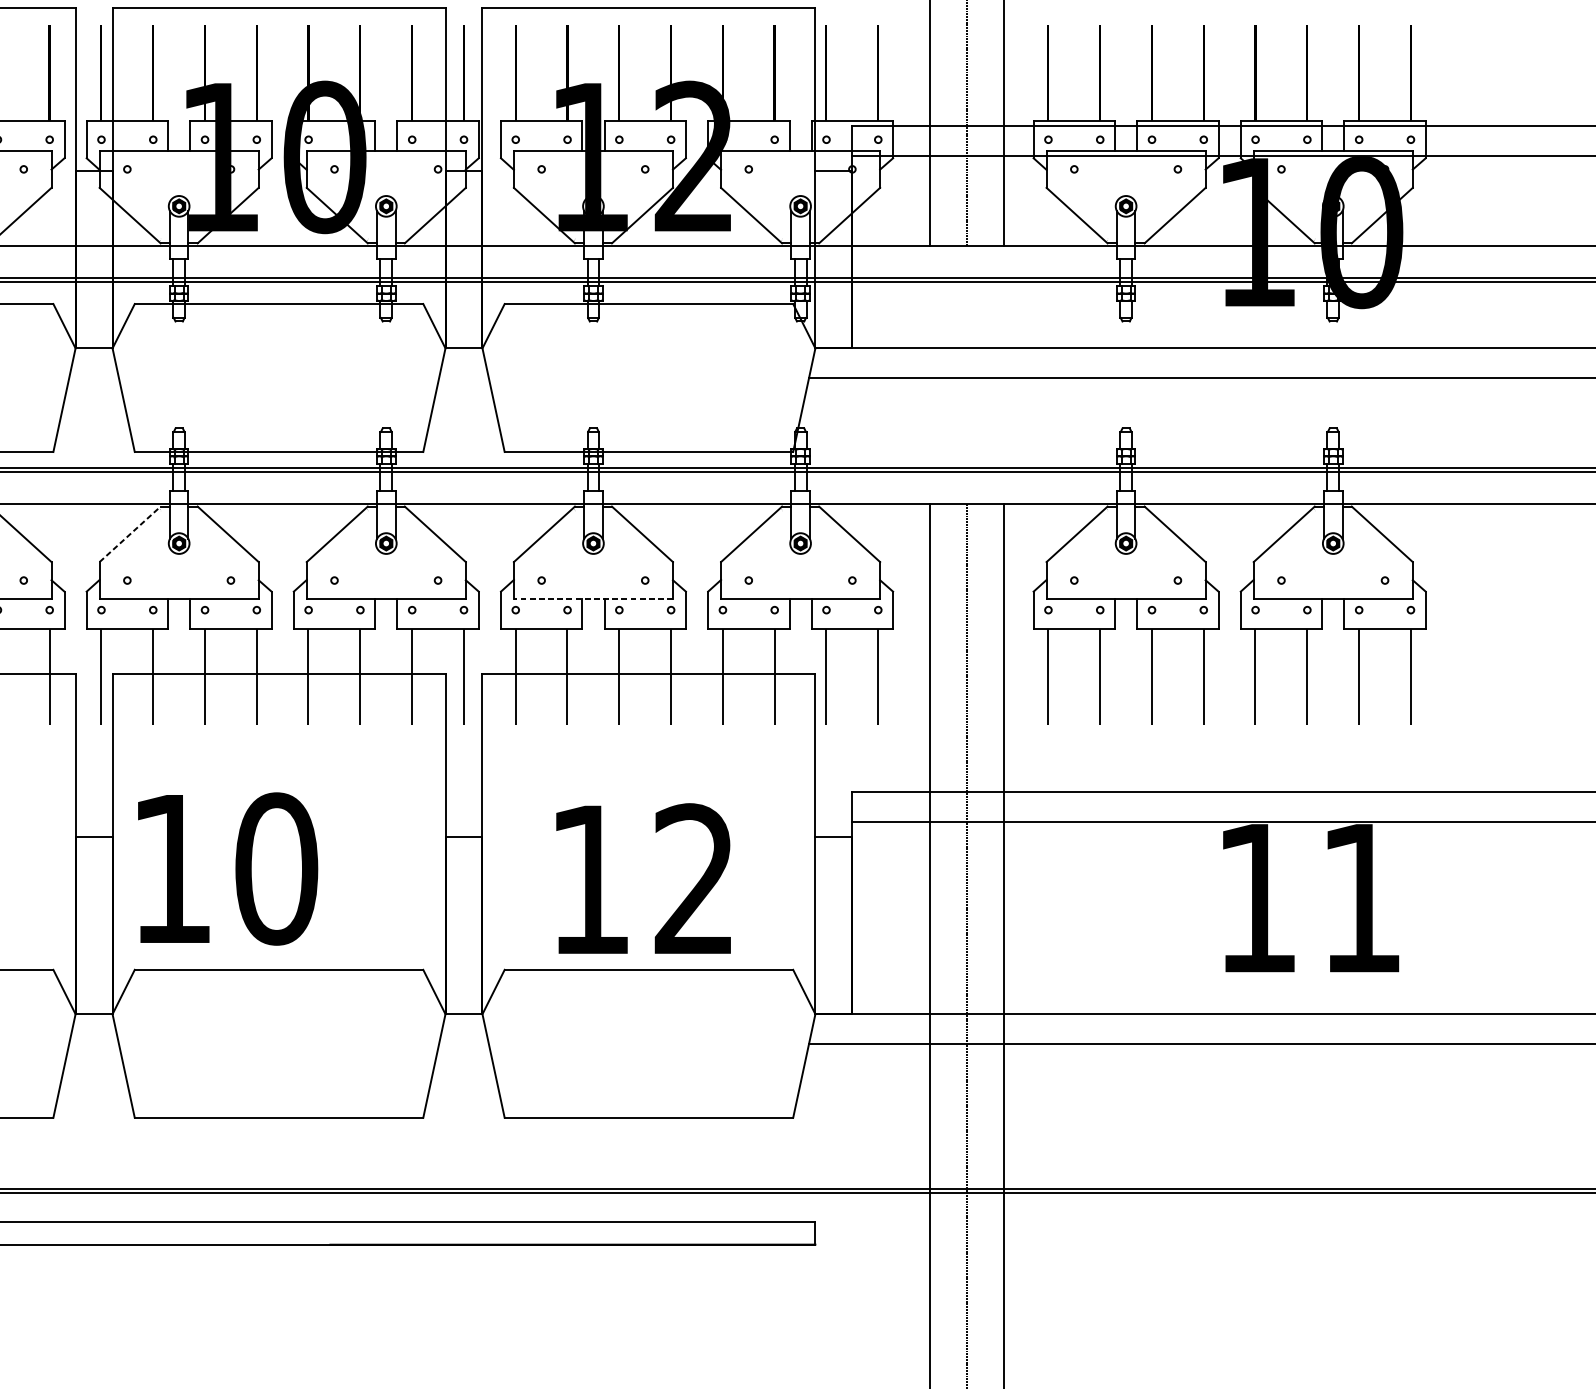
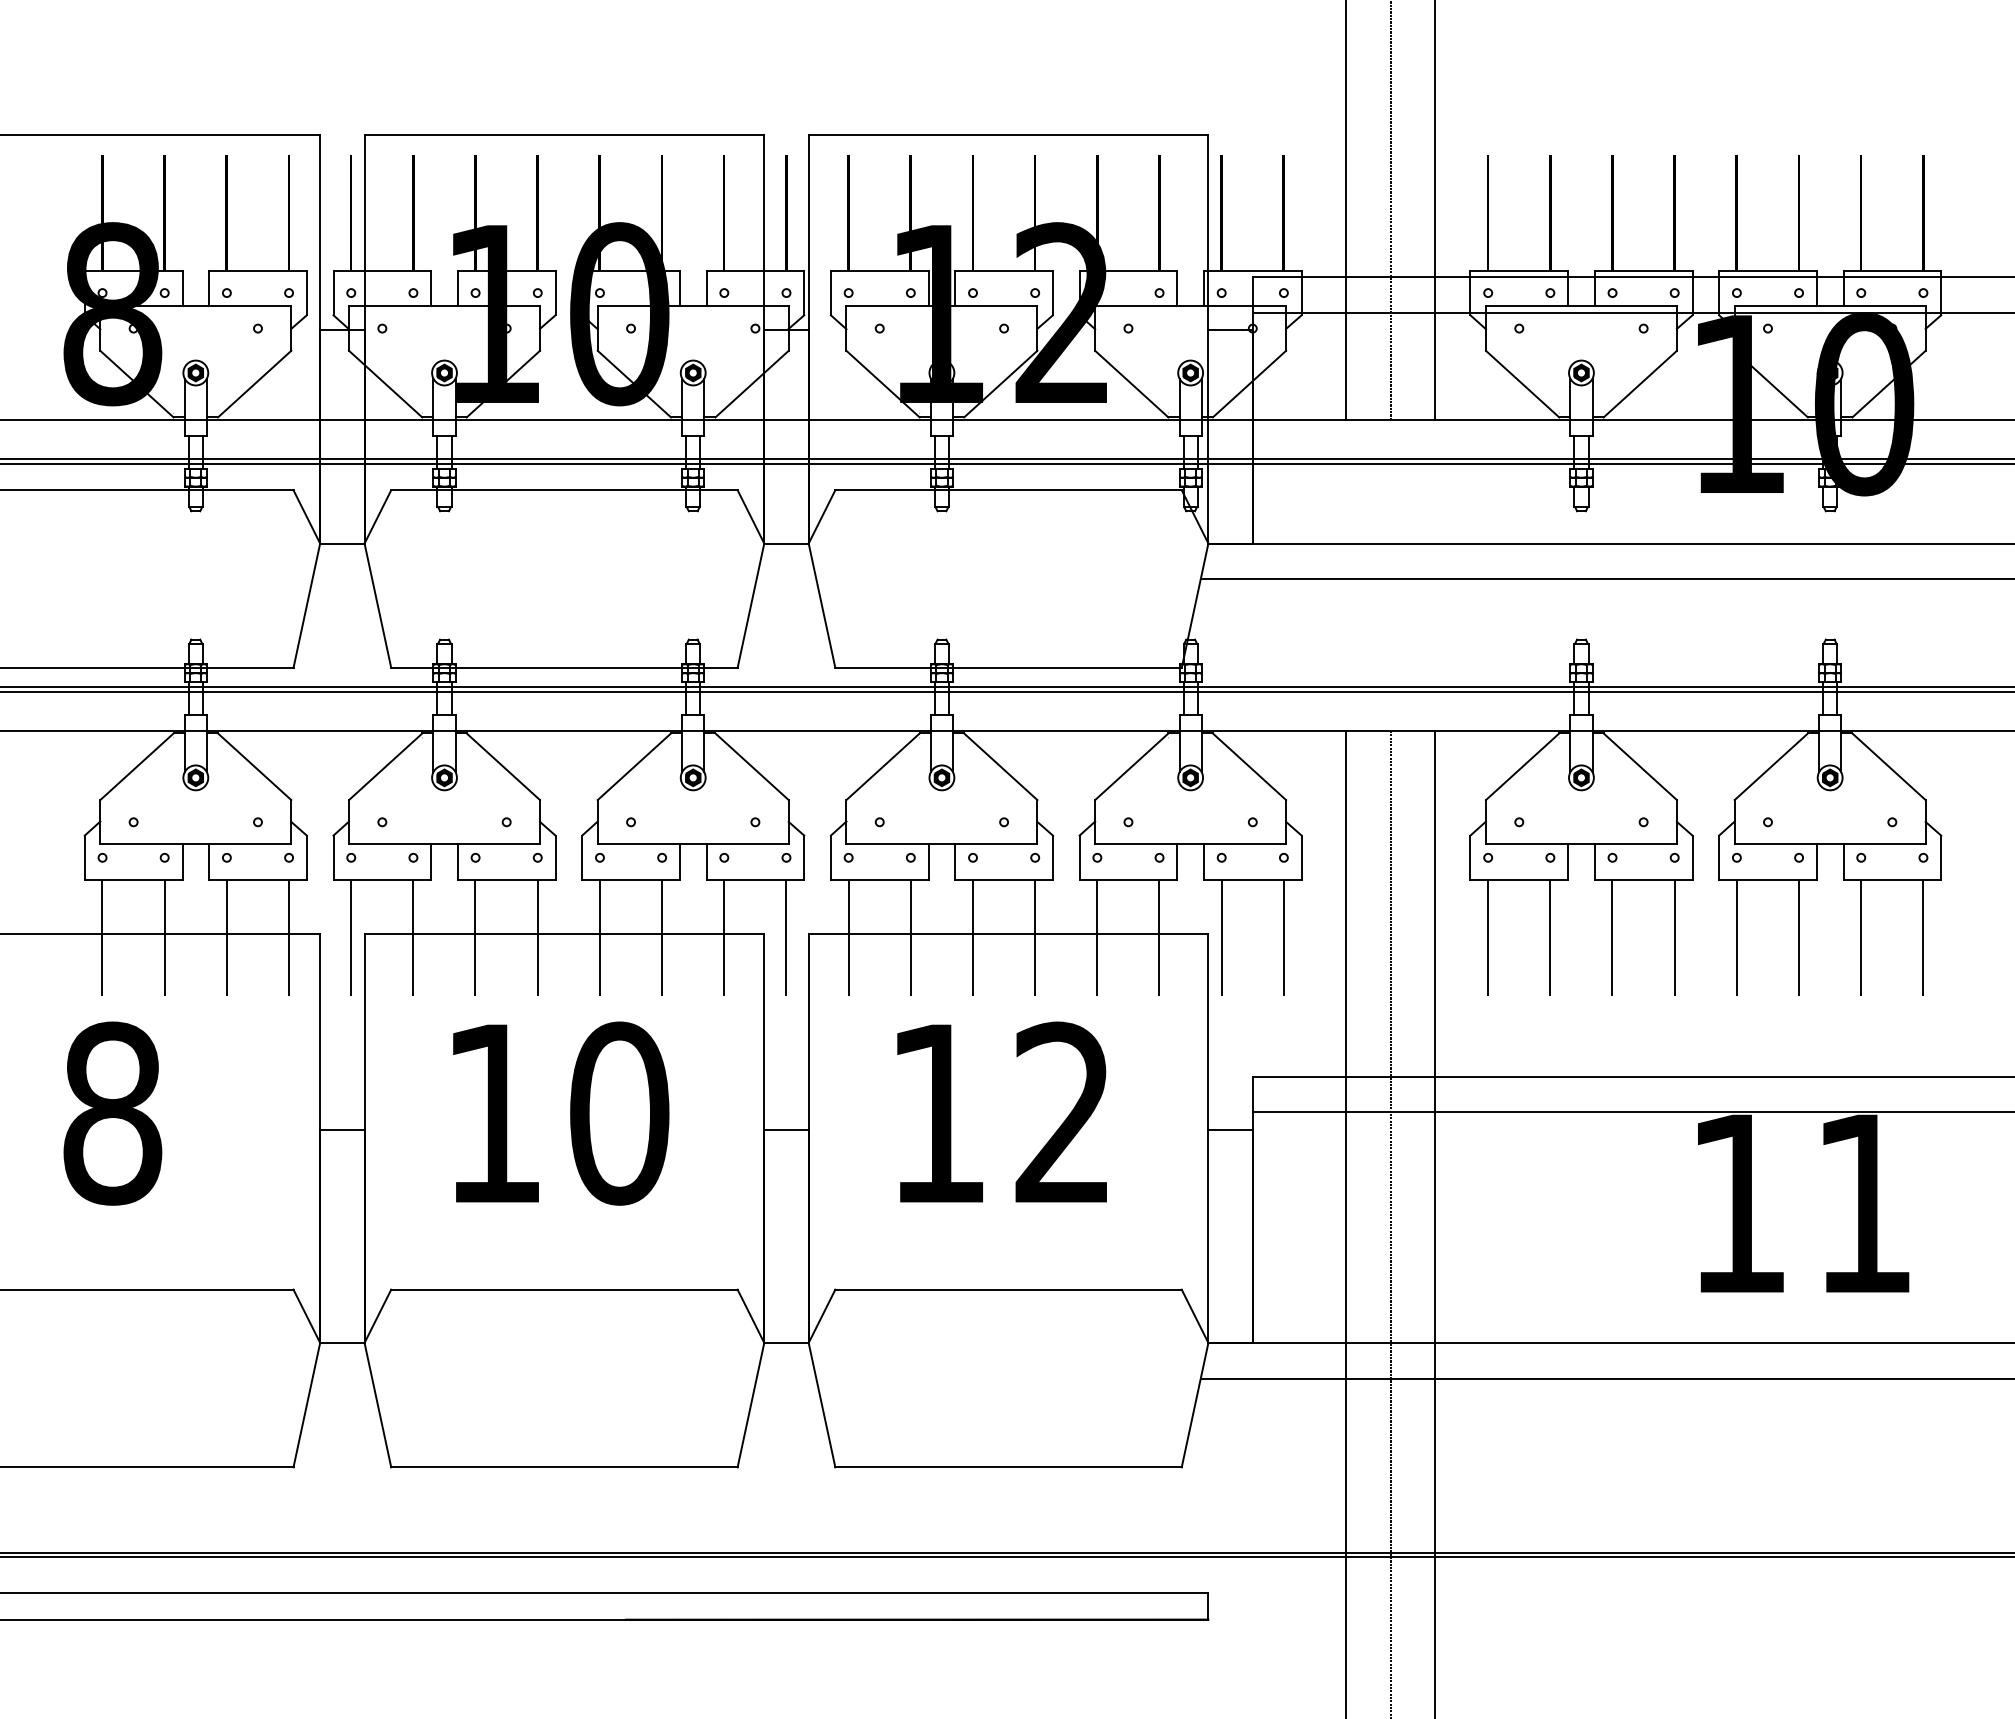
line: (130, 534) -> (385, 766), dashed -> solid
line: (593, 599) -> (941, 844), dashed -> solid
text: (228, 868) -> (561, 1113), moved
text: (643, 878) -> (1001, 1111), moved

